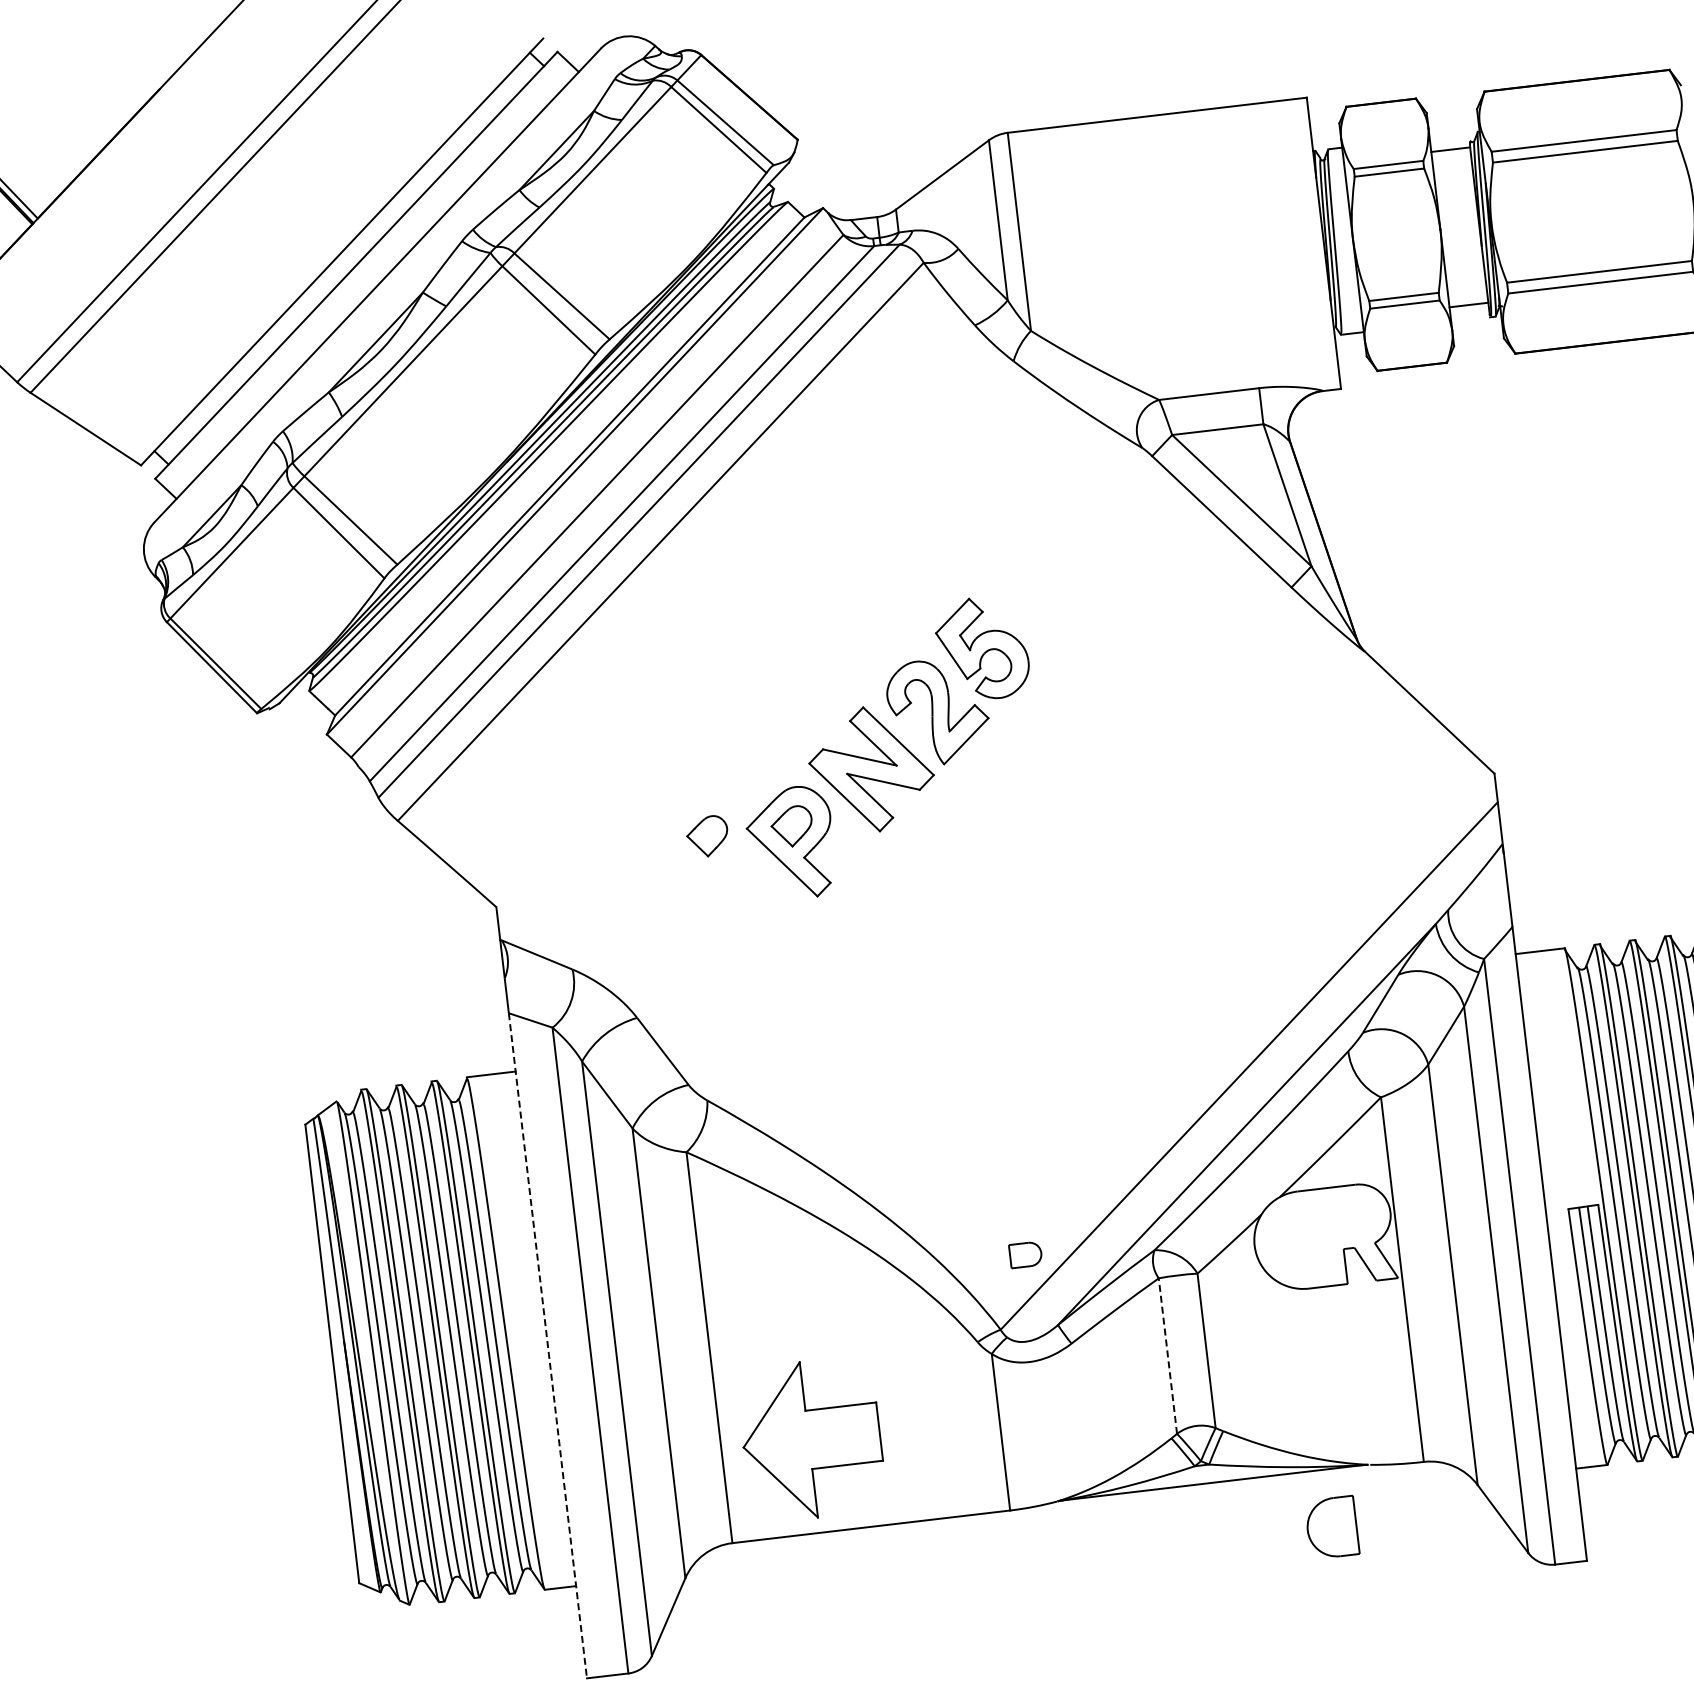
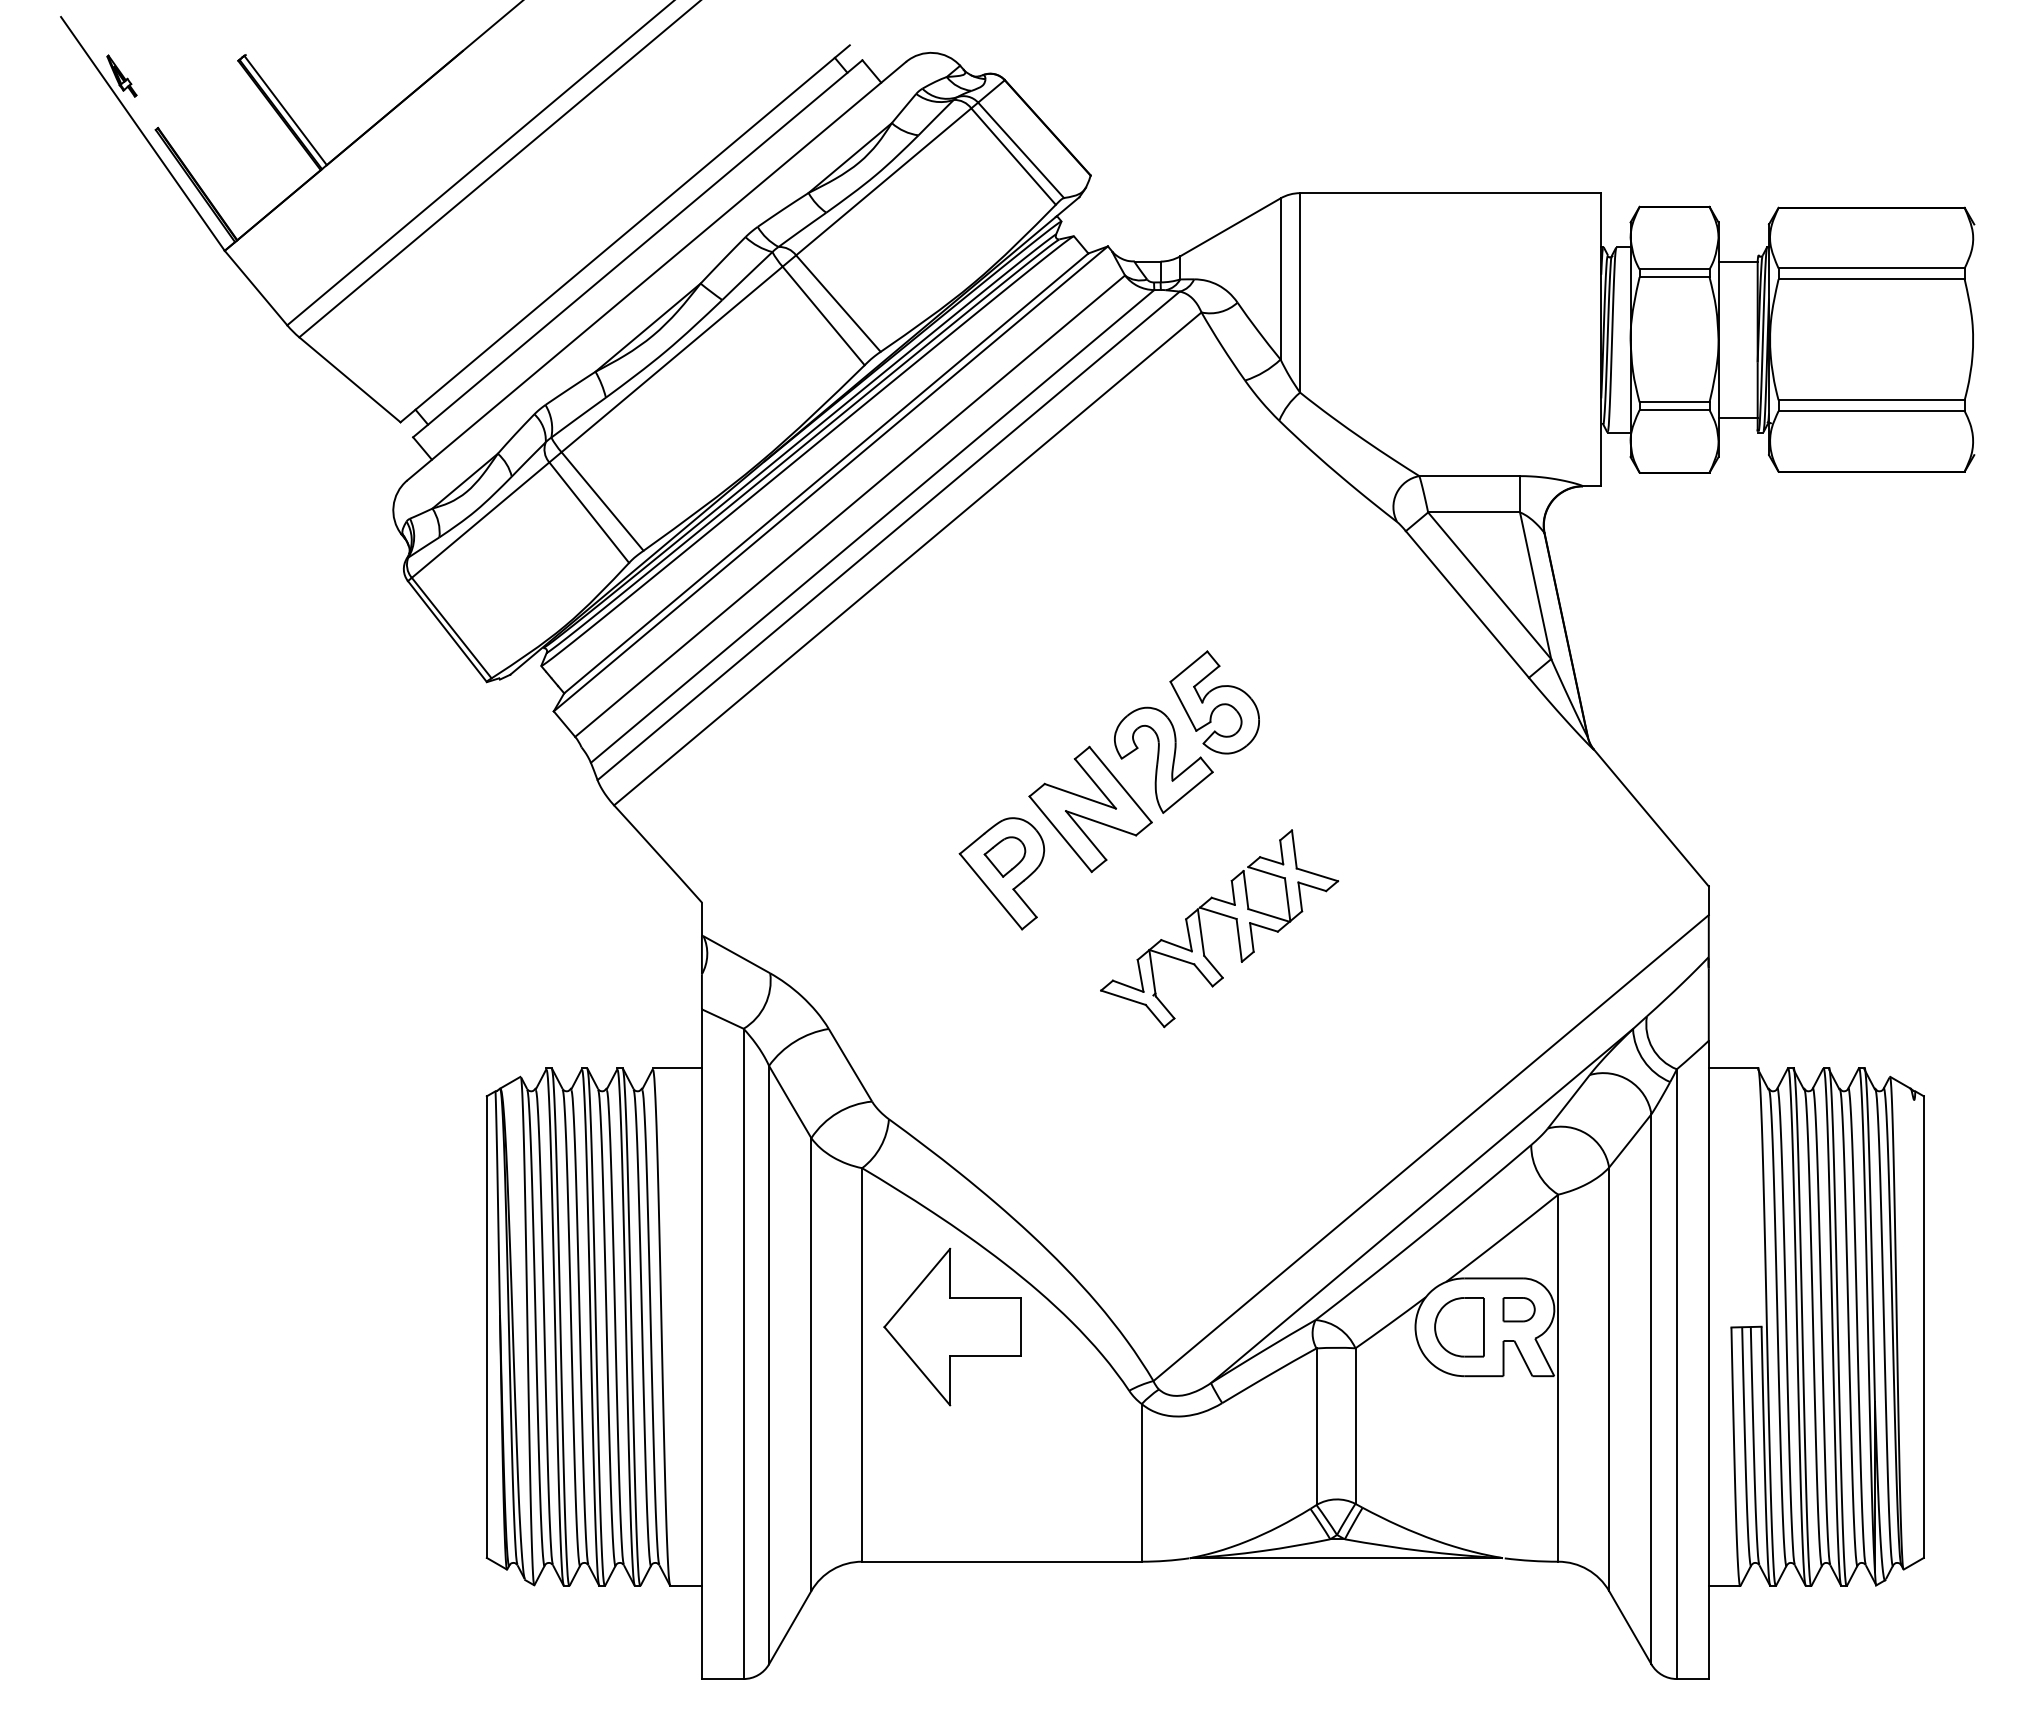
part: (707, 836) -> (919, 856), removed
part: (1017, 860) -> (1224, 916), added
part: (1025, 1254) -> (1518, 1309), moved
line: (547, 1346) -> (701, 1344), dashed -> solid
line: (1167, 1355) -> (1316, 1426), dashed -> solid
part: (811, 1439) -> (952, 1326), moved
part: (1332, 1527) -> (1459, 1327), moved

